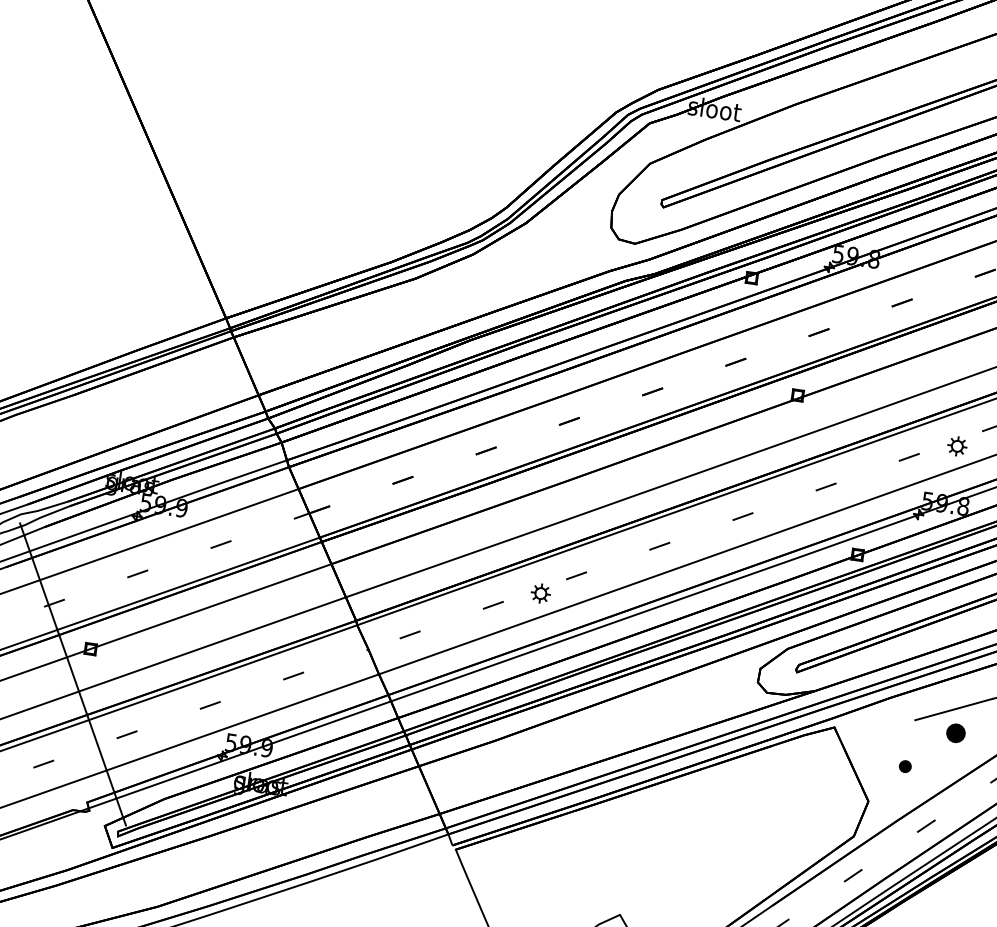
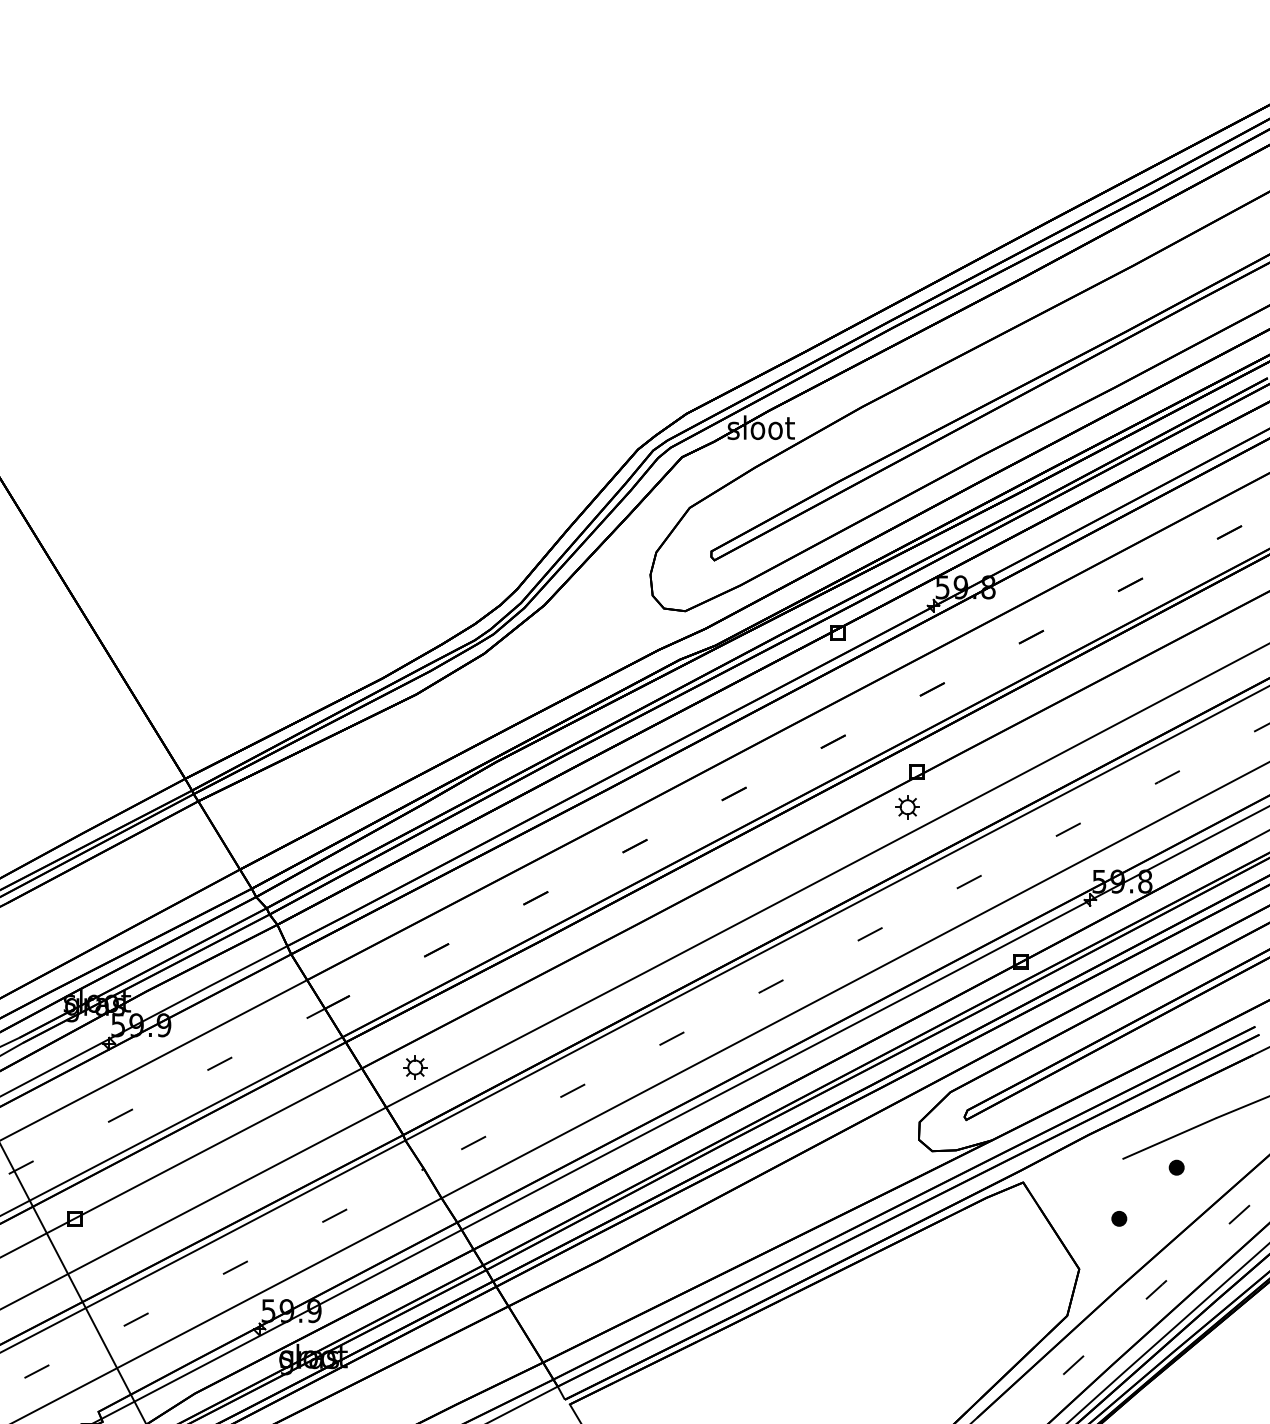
part: (957, 446) -> (907, 807), moved
part: (541, 593) -> (415, 1067), moved
part: (955, 733) -> (1176, 1167), size x0.62

